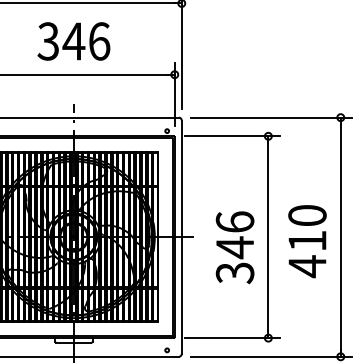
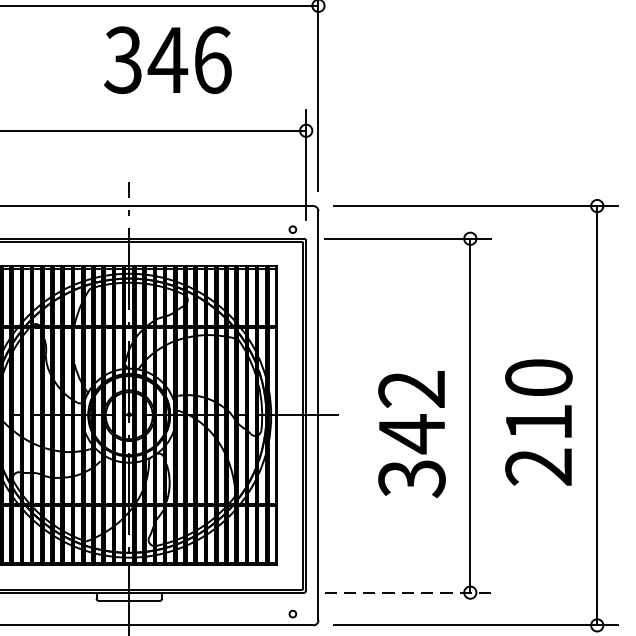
text: (73, 41) -> (167, 60), moved
text: (234, 221) -> (410, 388), 346 -> 342
text: (307, 266) -> (538, 467), 410 -> 210
line: (233, 338) -> (409, 593), solid -> dashed

